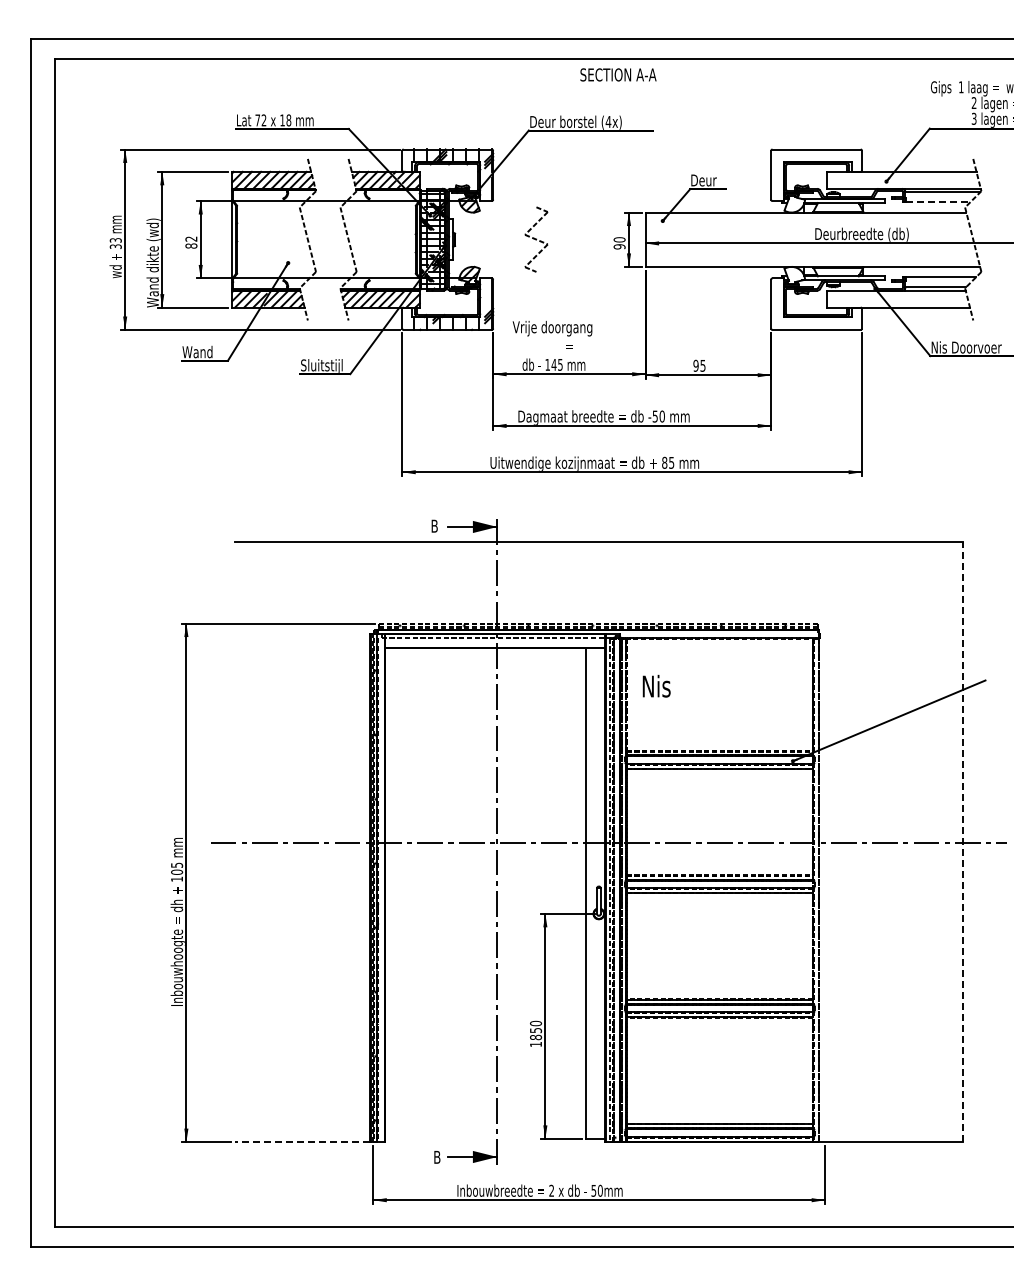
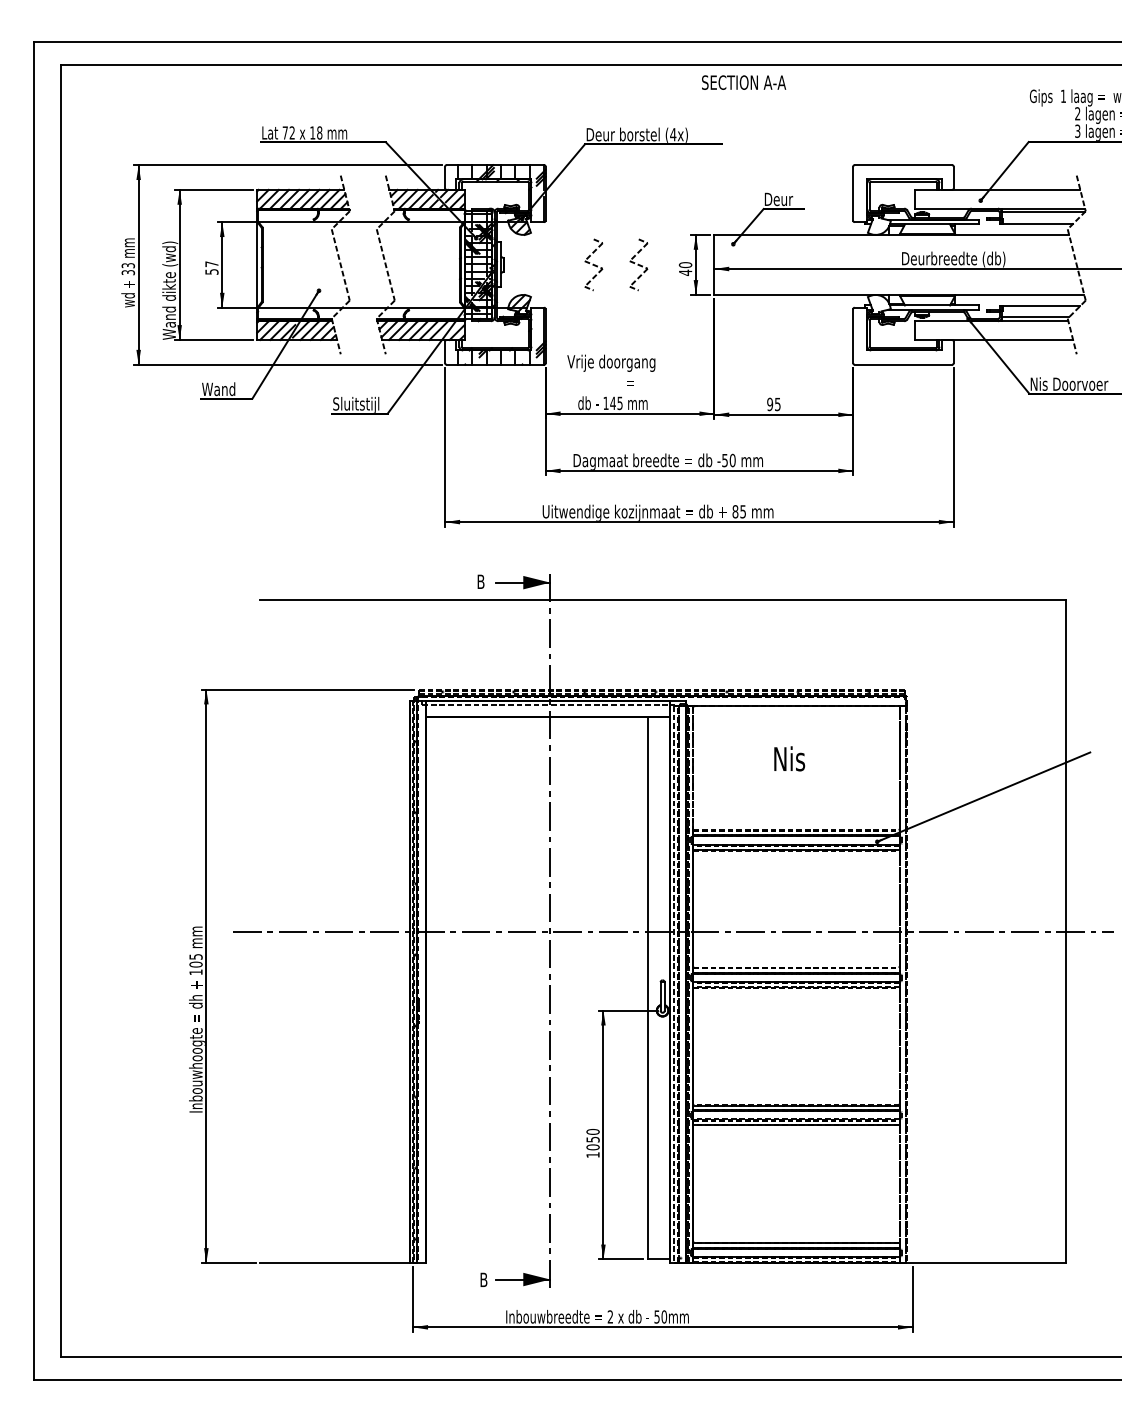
text: (618, 74) -> (744, 82), moved
line: (938, 202) -> (1038, 223), dashed -> solid
part: (536, 239) -> (593, 264), size x0.71
part: (577, 239) -> (638, 264), added
text: (191, 242) -> (212, 268), 82 -> 57
text: (619, 246) -> (685, 272), 90 -> 40
text: (656, 685) -> (789, 758), moved
line: (963, 842) -> (1065, 931), dashed -> solid
text: (535, 1037) -> (592, 1147), 1850 -> 1050
line: (302, 1142) -> (334, 1263), dashed -> solid

